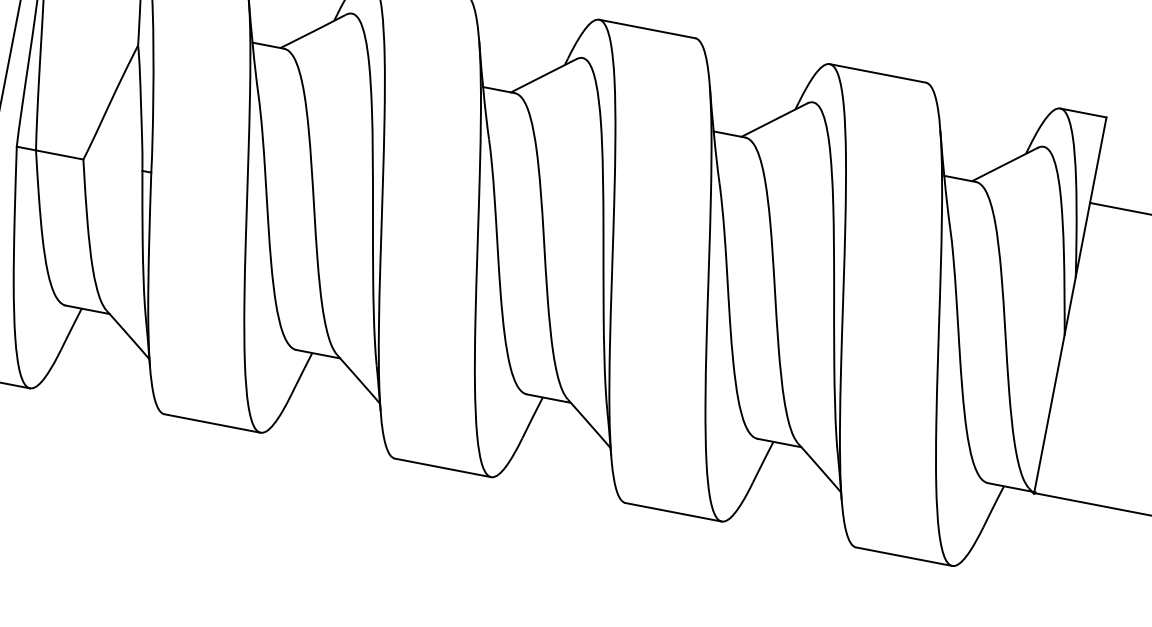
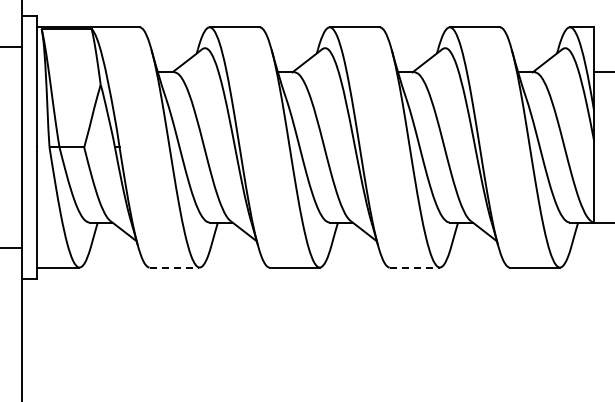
line: (212, 423) -> (174, 267), solid -> dashed
line: (673, 512) -> (414, 267), solid -> dashed

